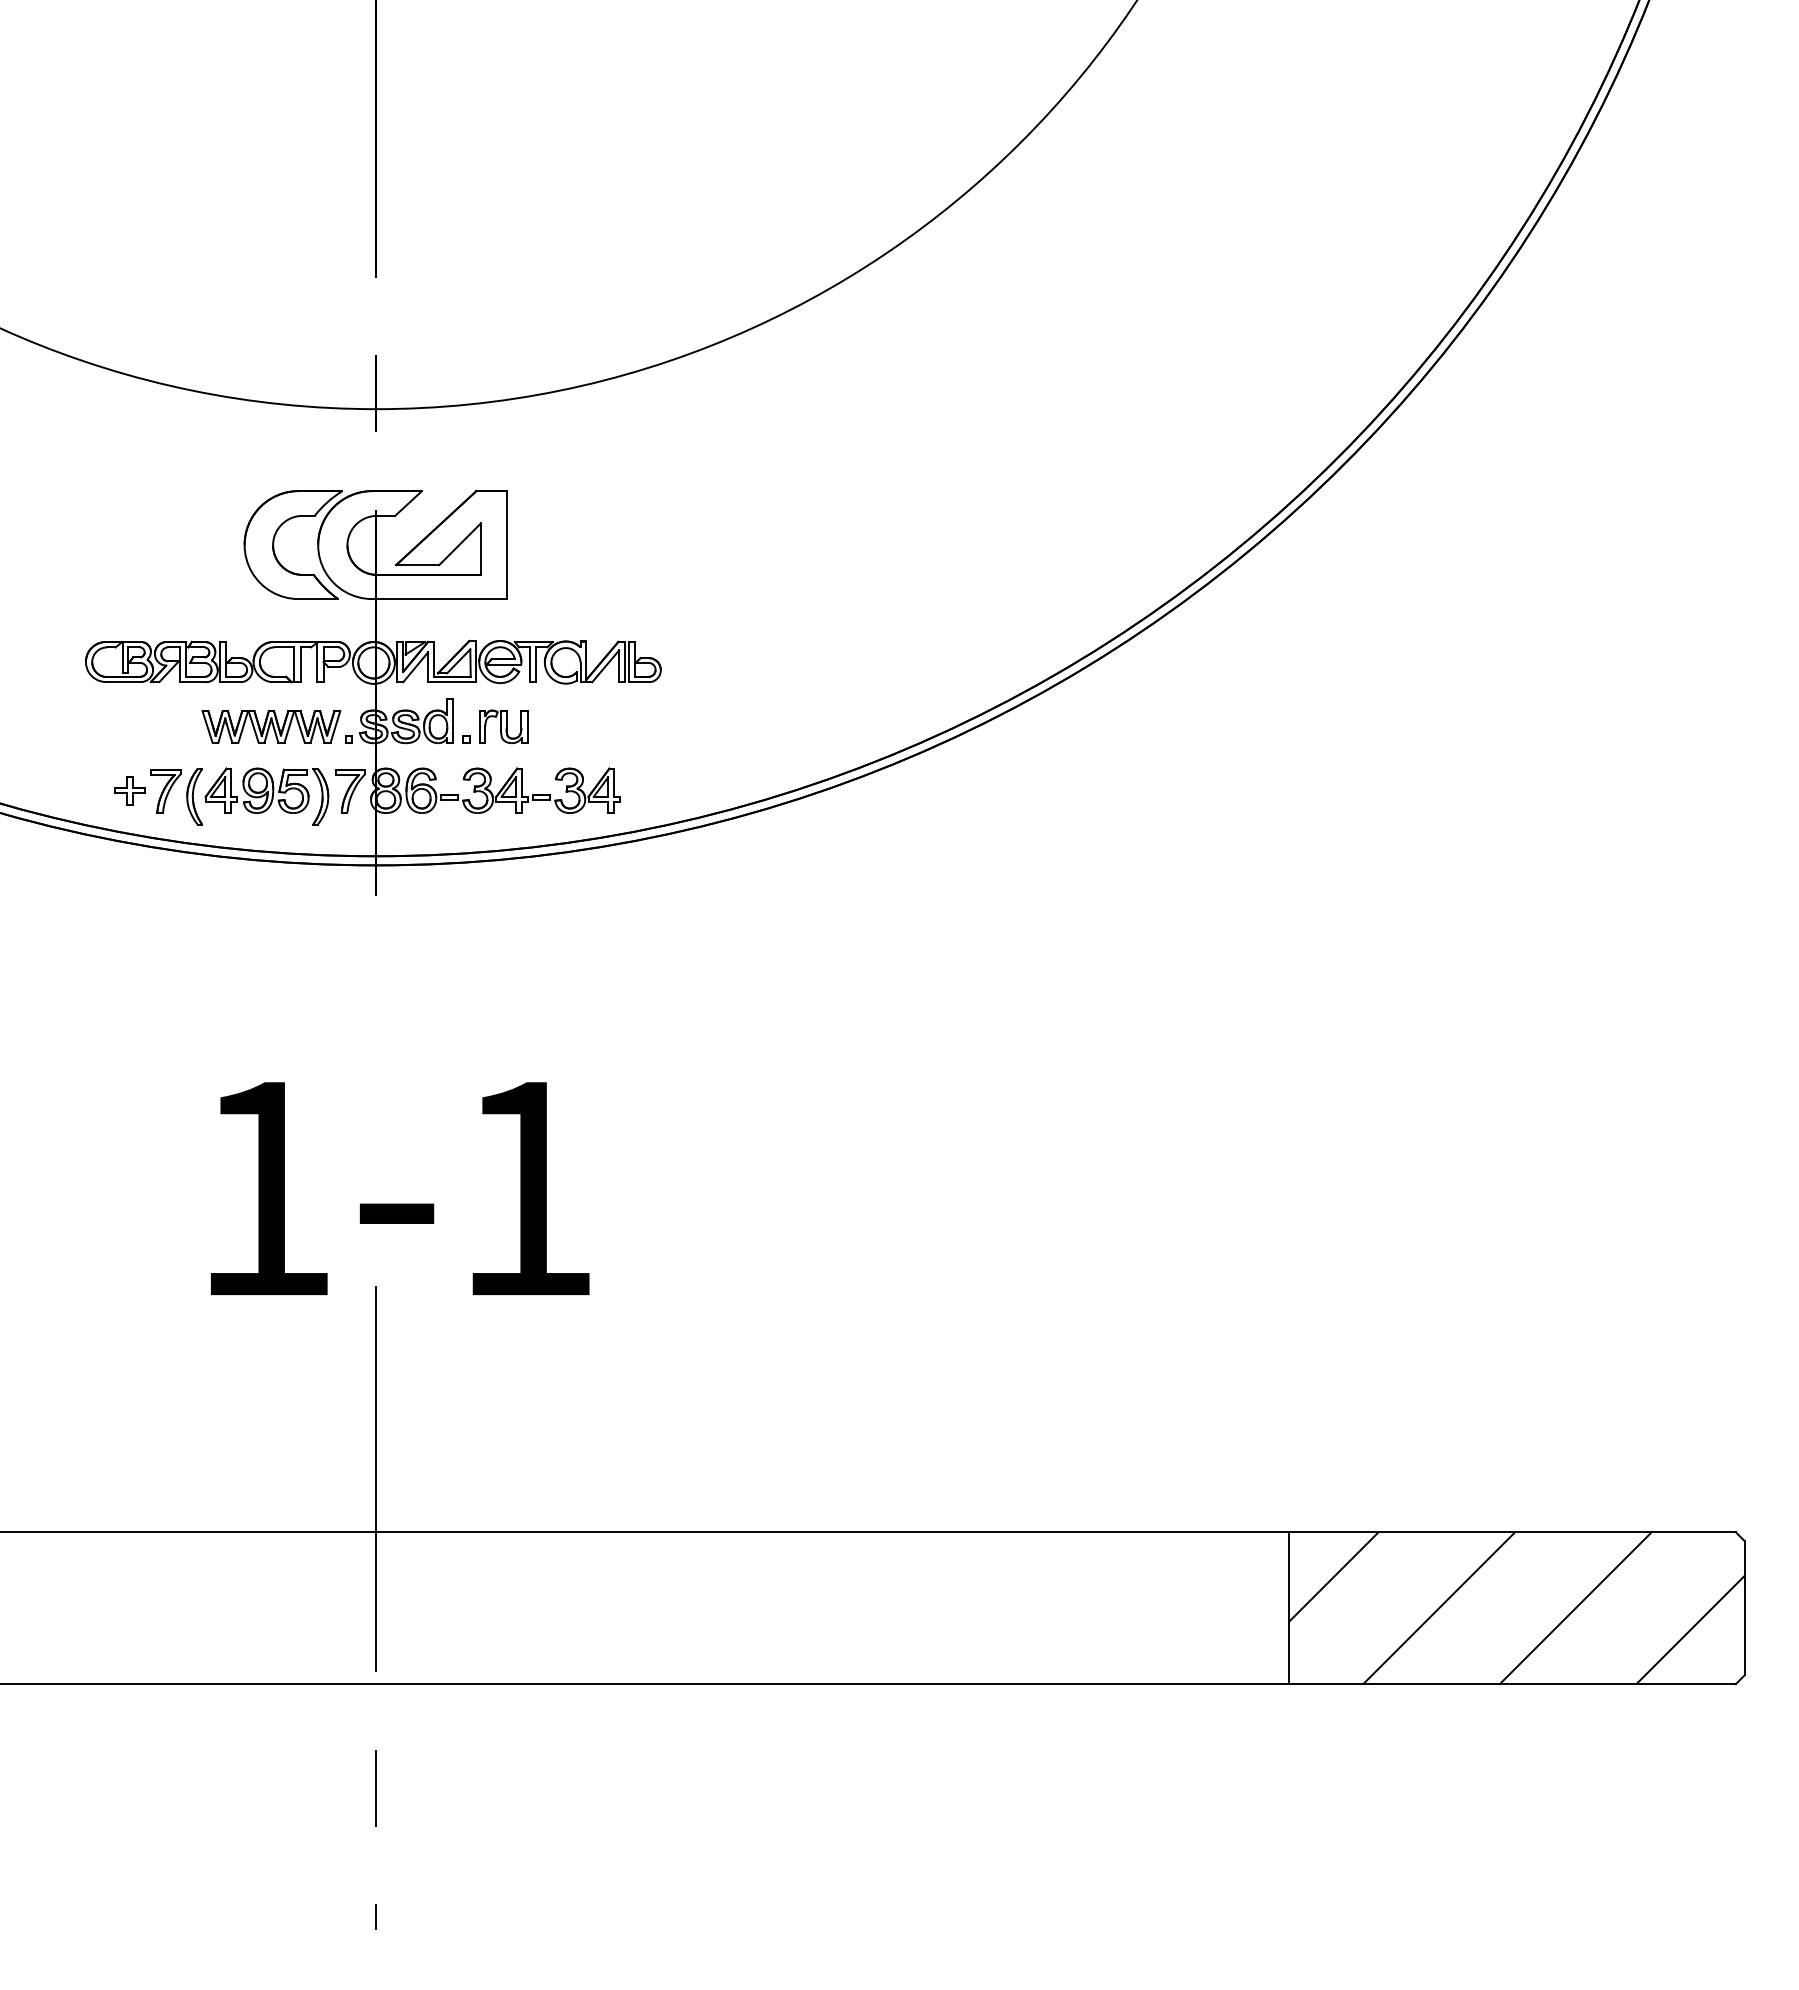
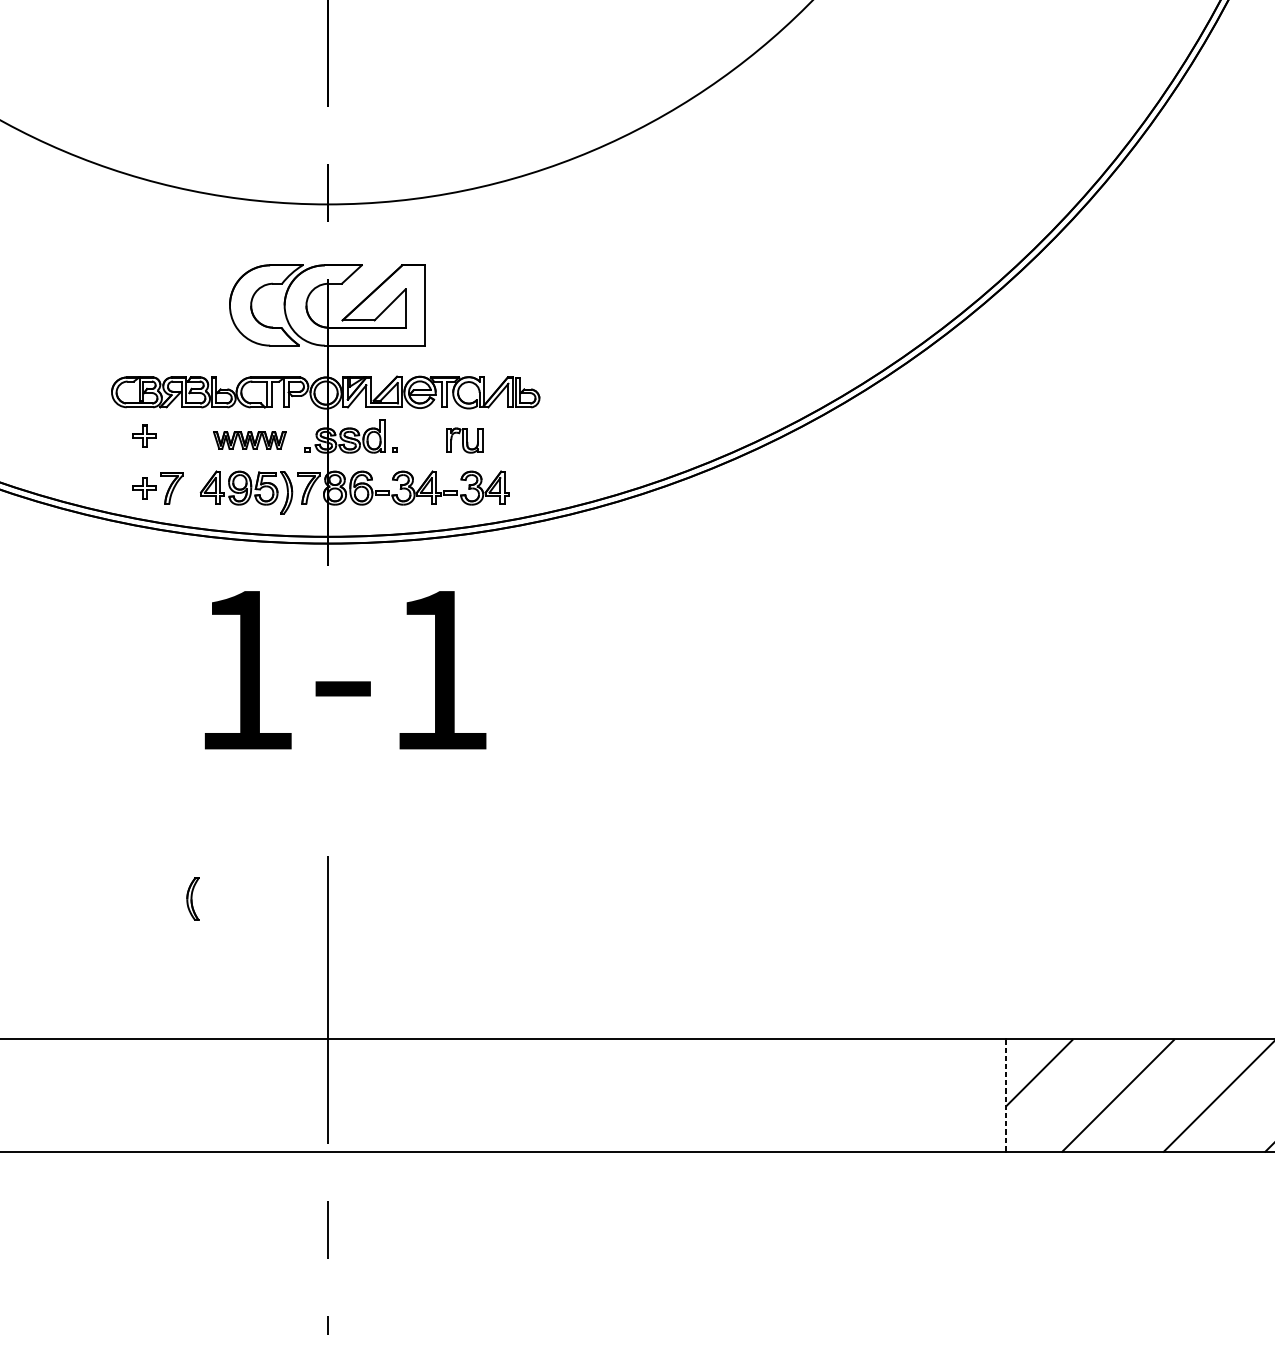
part: (129, 720) -> (144, 435), added
part: (271, 726) -> (249, 440), size x0.7
part: (503, 726) -> (464, 440), moved
part: (194, 796) -> (192, 899), moved
text: (400, 1188) -> (345, 670), moved
line: (1288, 1608) -> (1006, 1096), solid -> dashed

